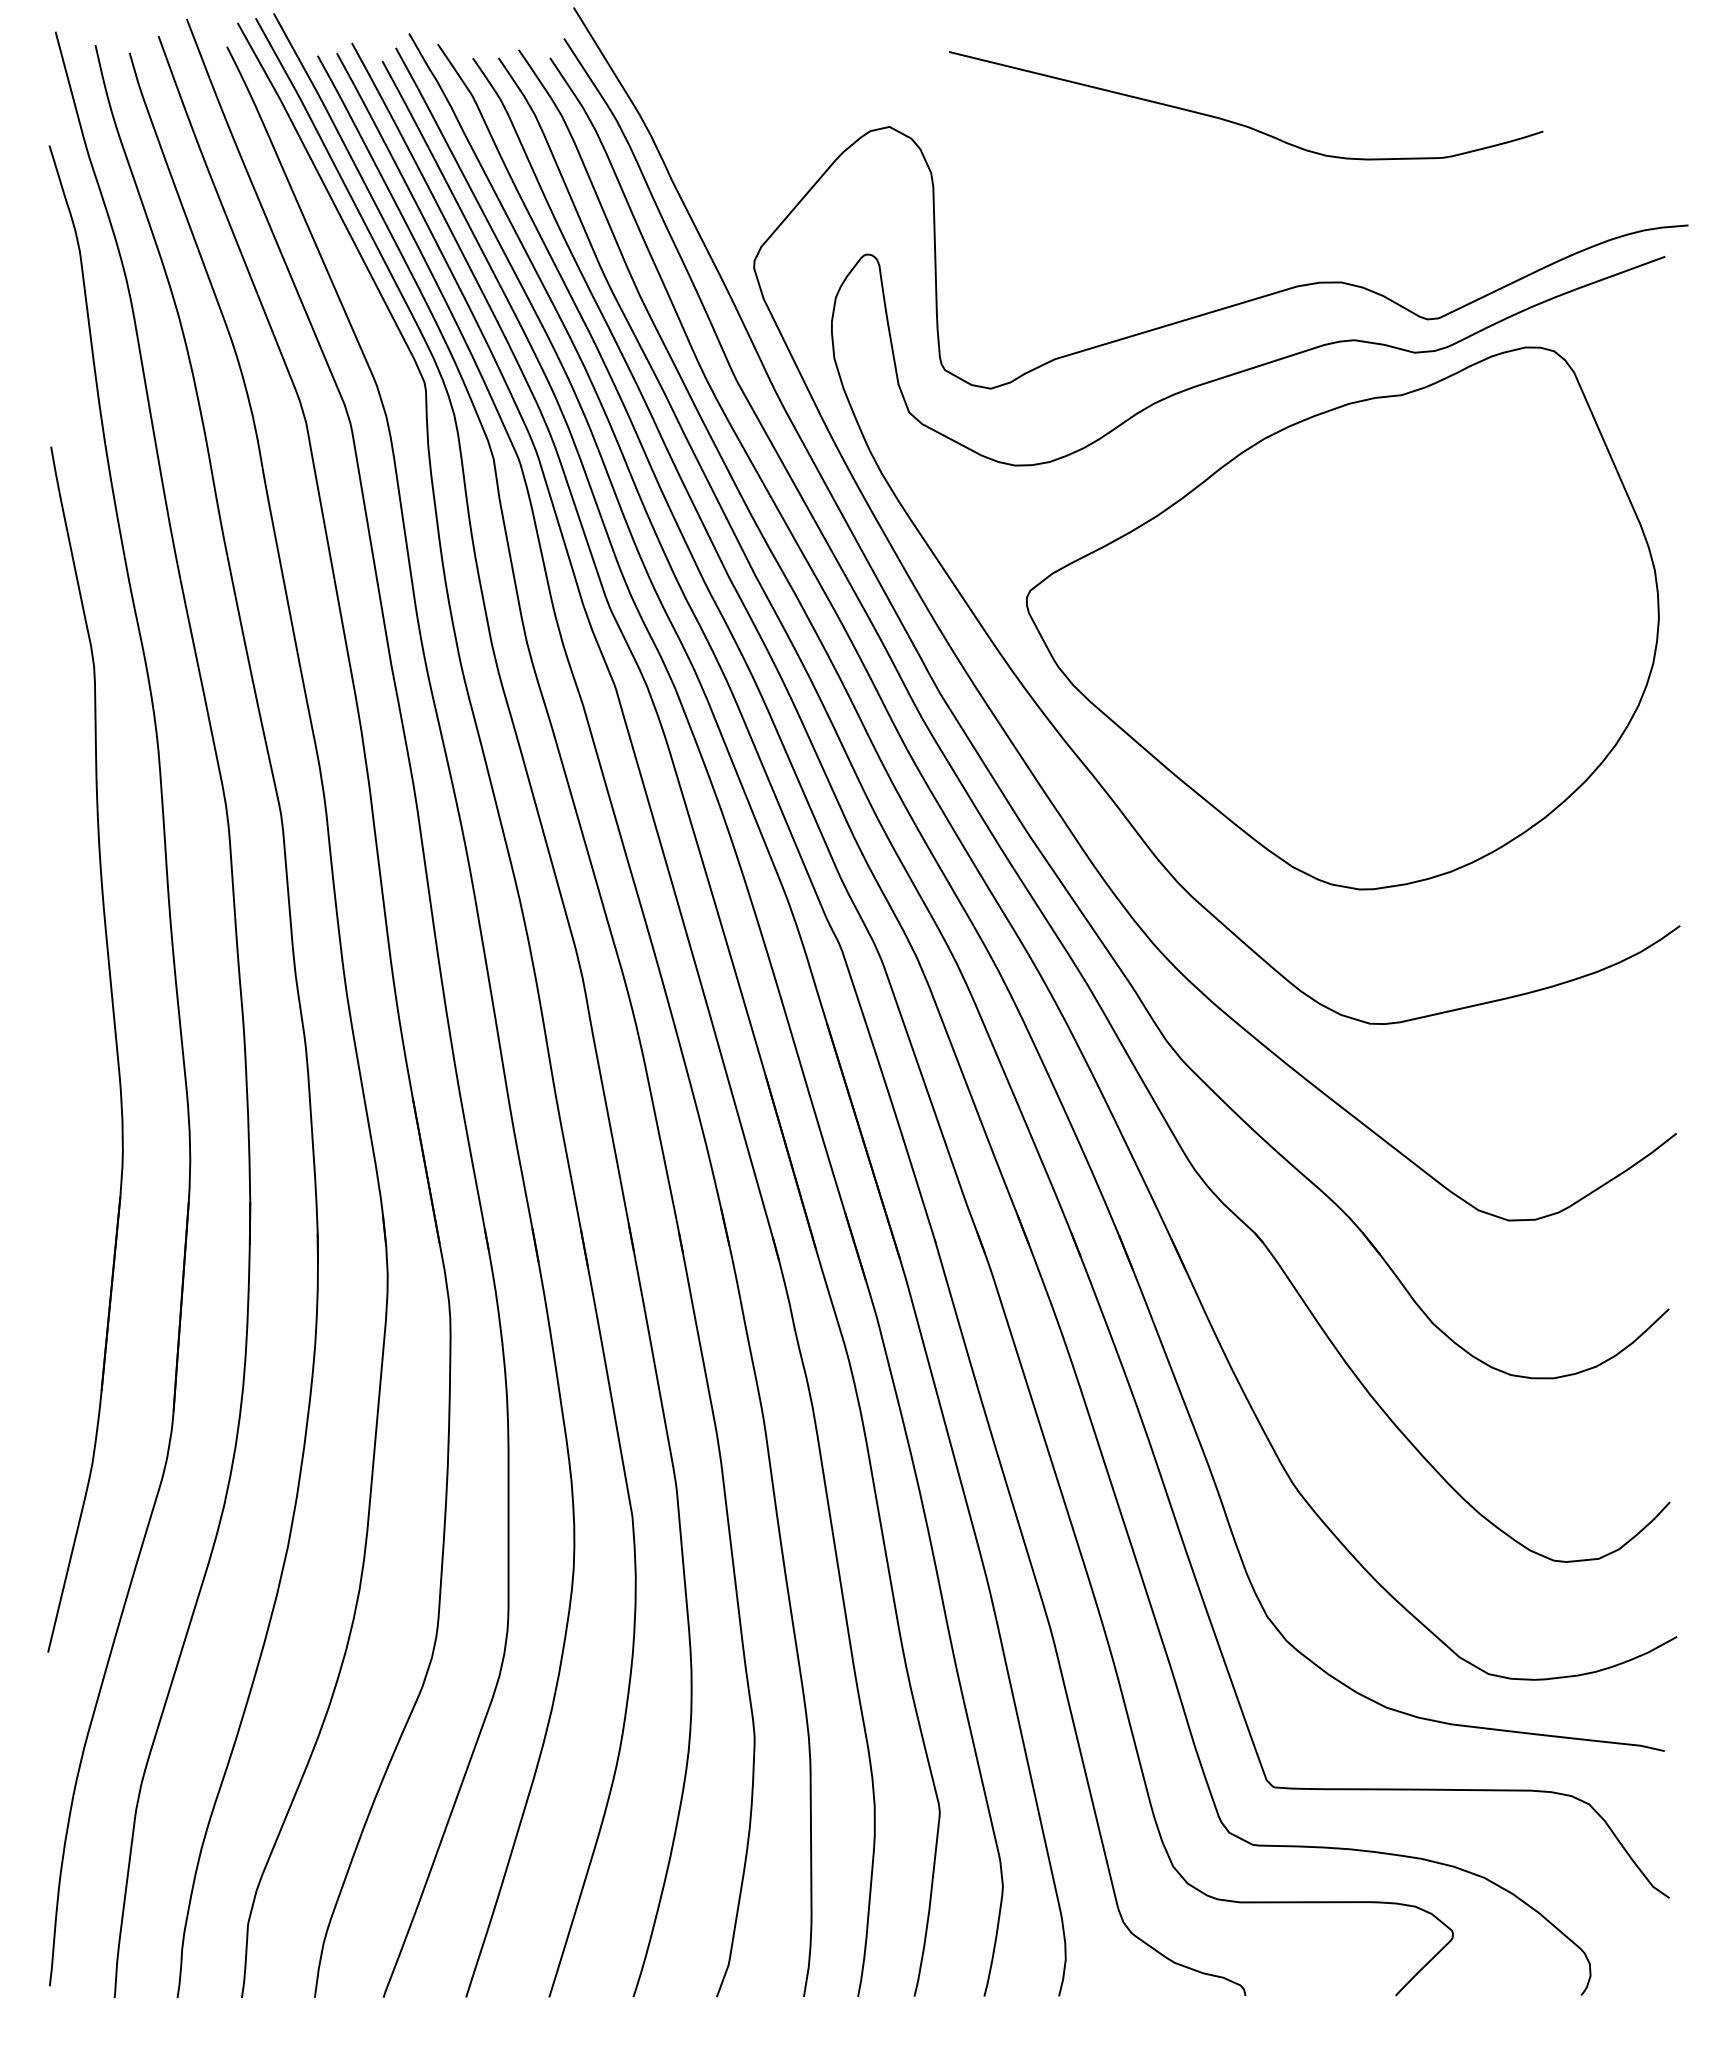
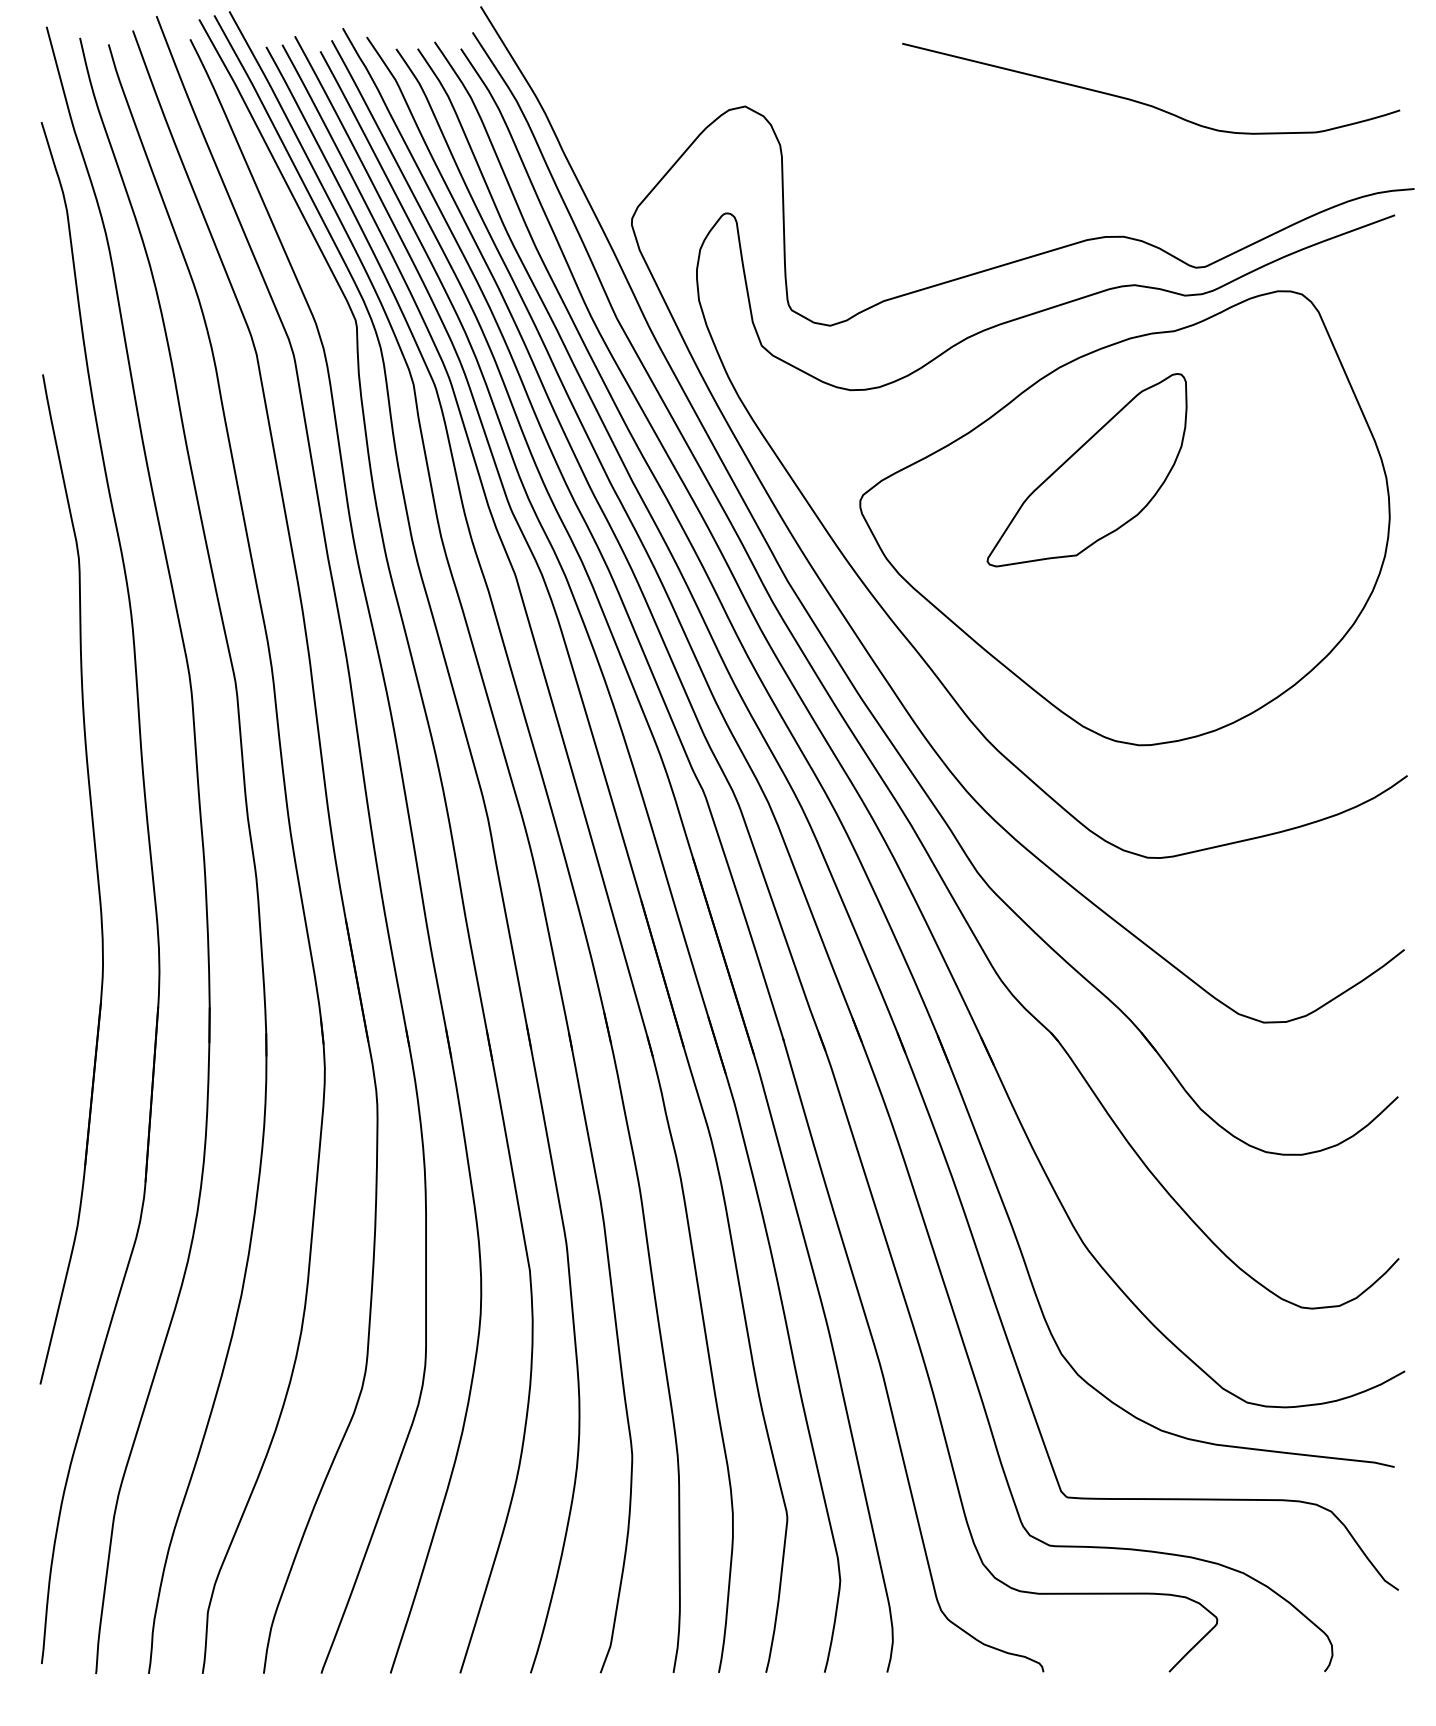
curve: (1240, 123) -> (1146, 103), moved
part: (1297, 560) -> (1087, 469), added

